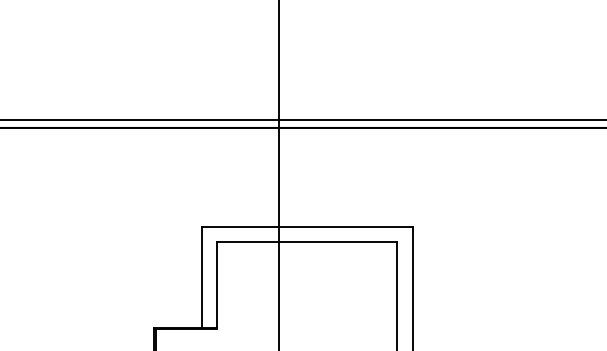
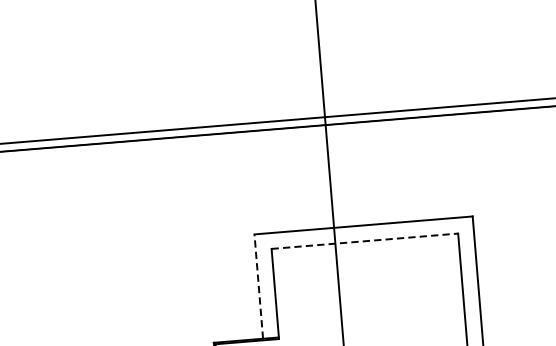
line: (307, 242) -> (365, 241), solid -> dashed
line: (202, 276) -> (259, 285), solid -> dashed

